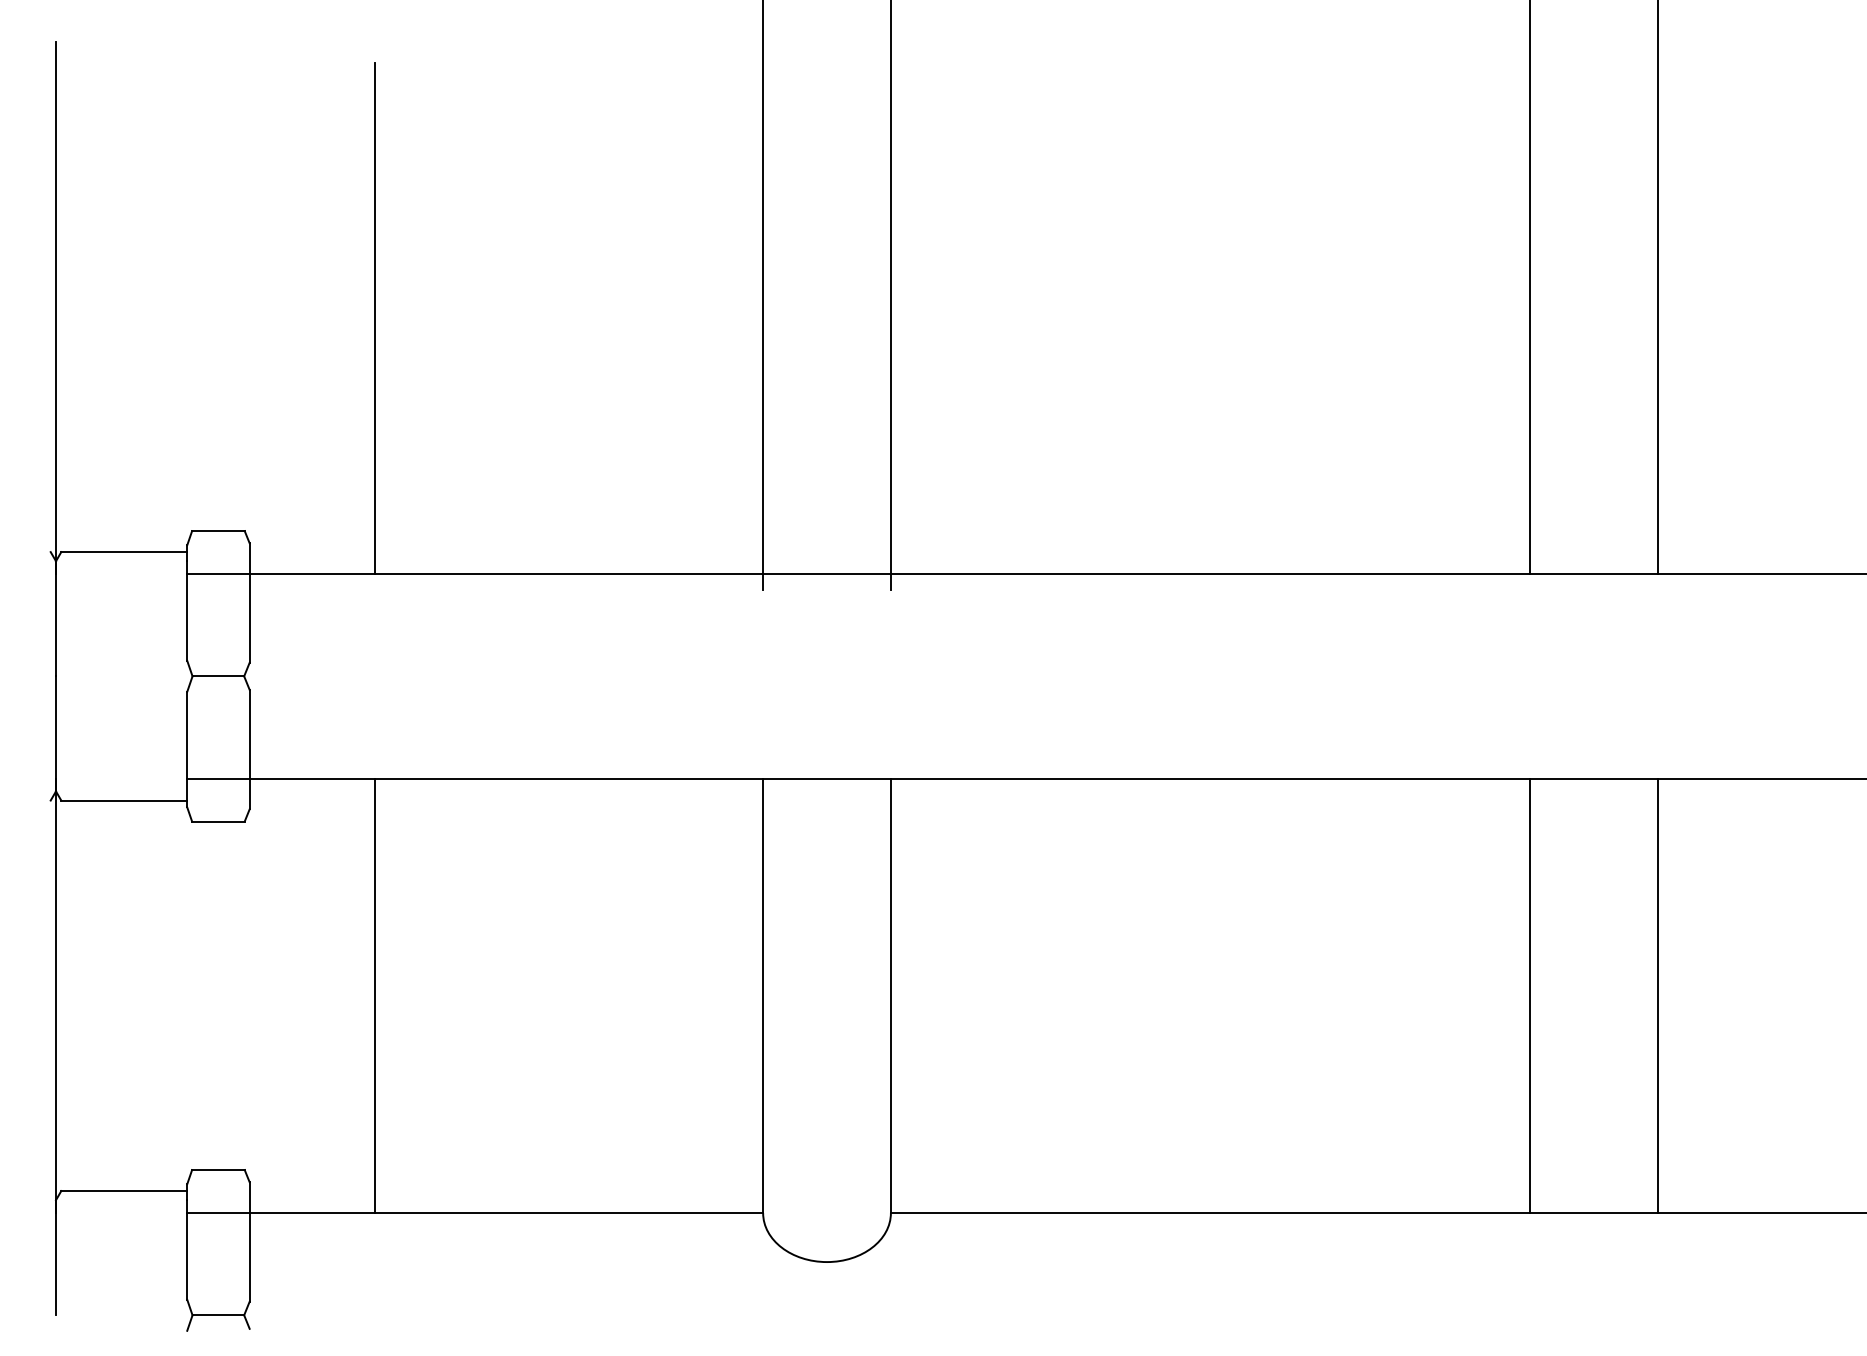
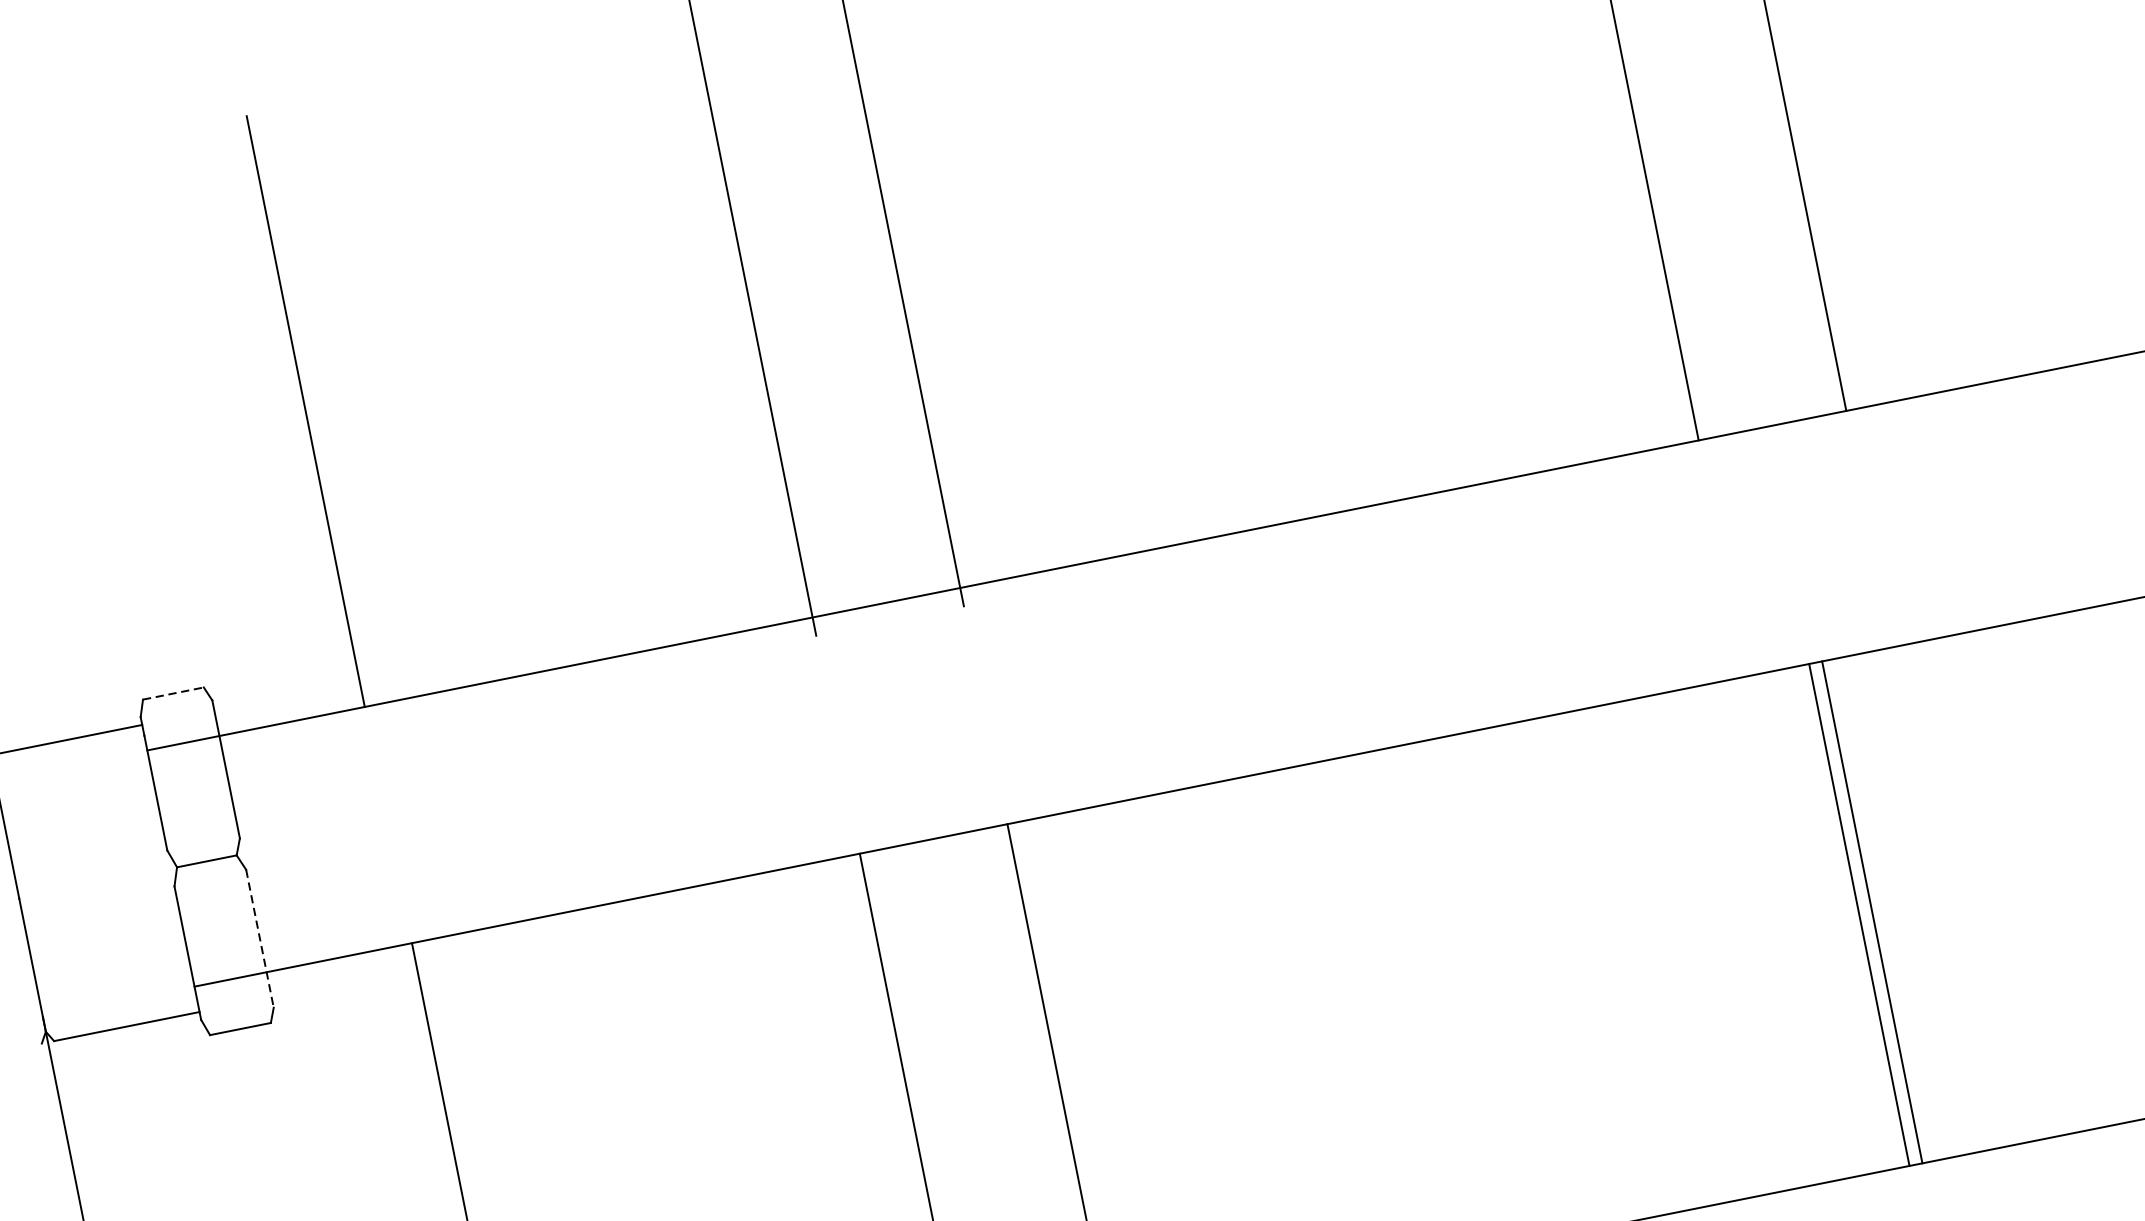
line: (218, 531) -> (173, 693), solid -> dashed
line: (249, 749) -> (259, 938), solid -> dashed
line: (1530, 995) -> (1872, 911), moved
line: (1657, 995) -> (1858, 914), moved

